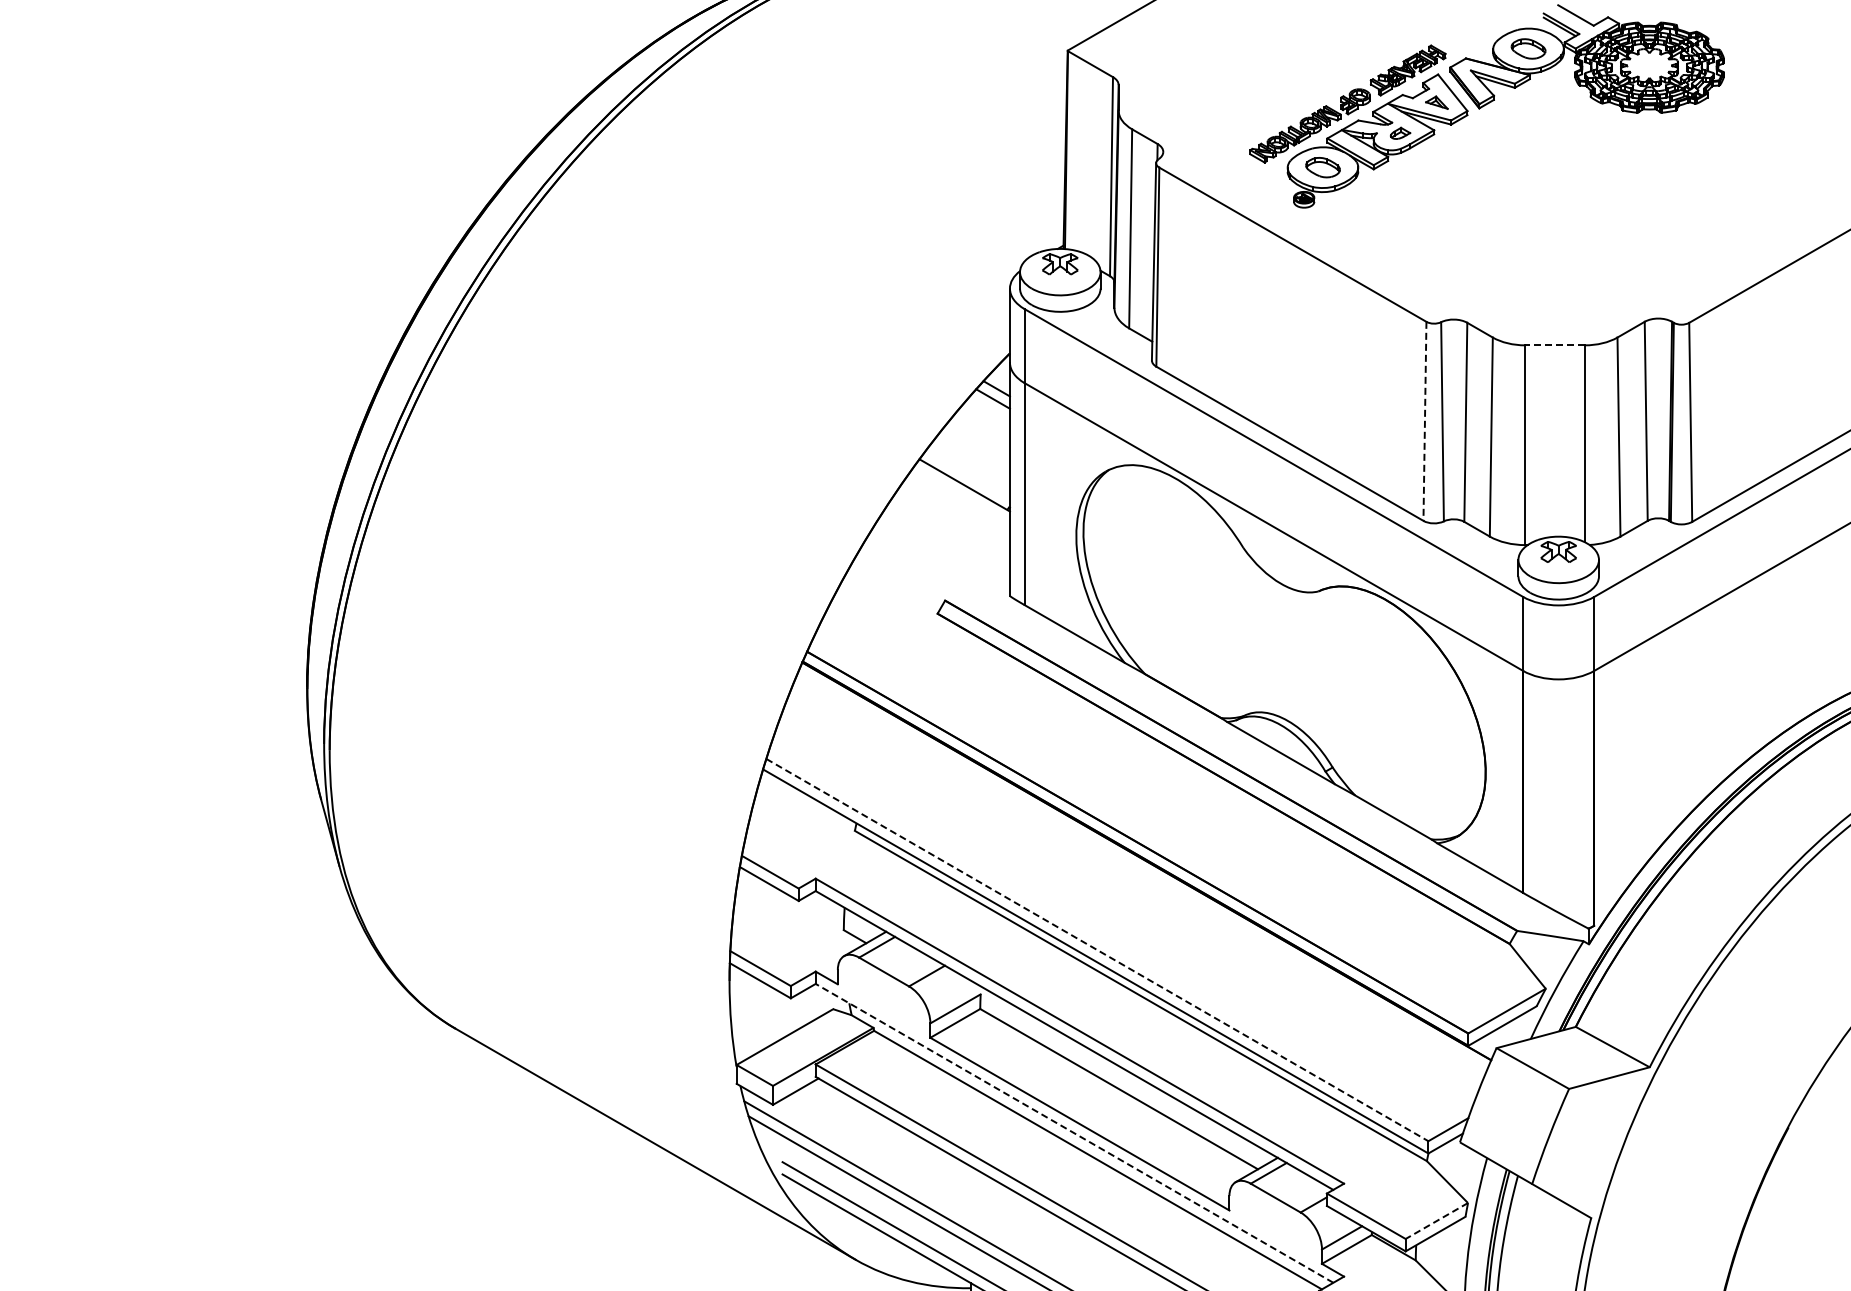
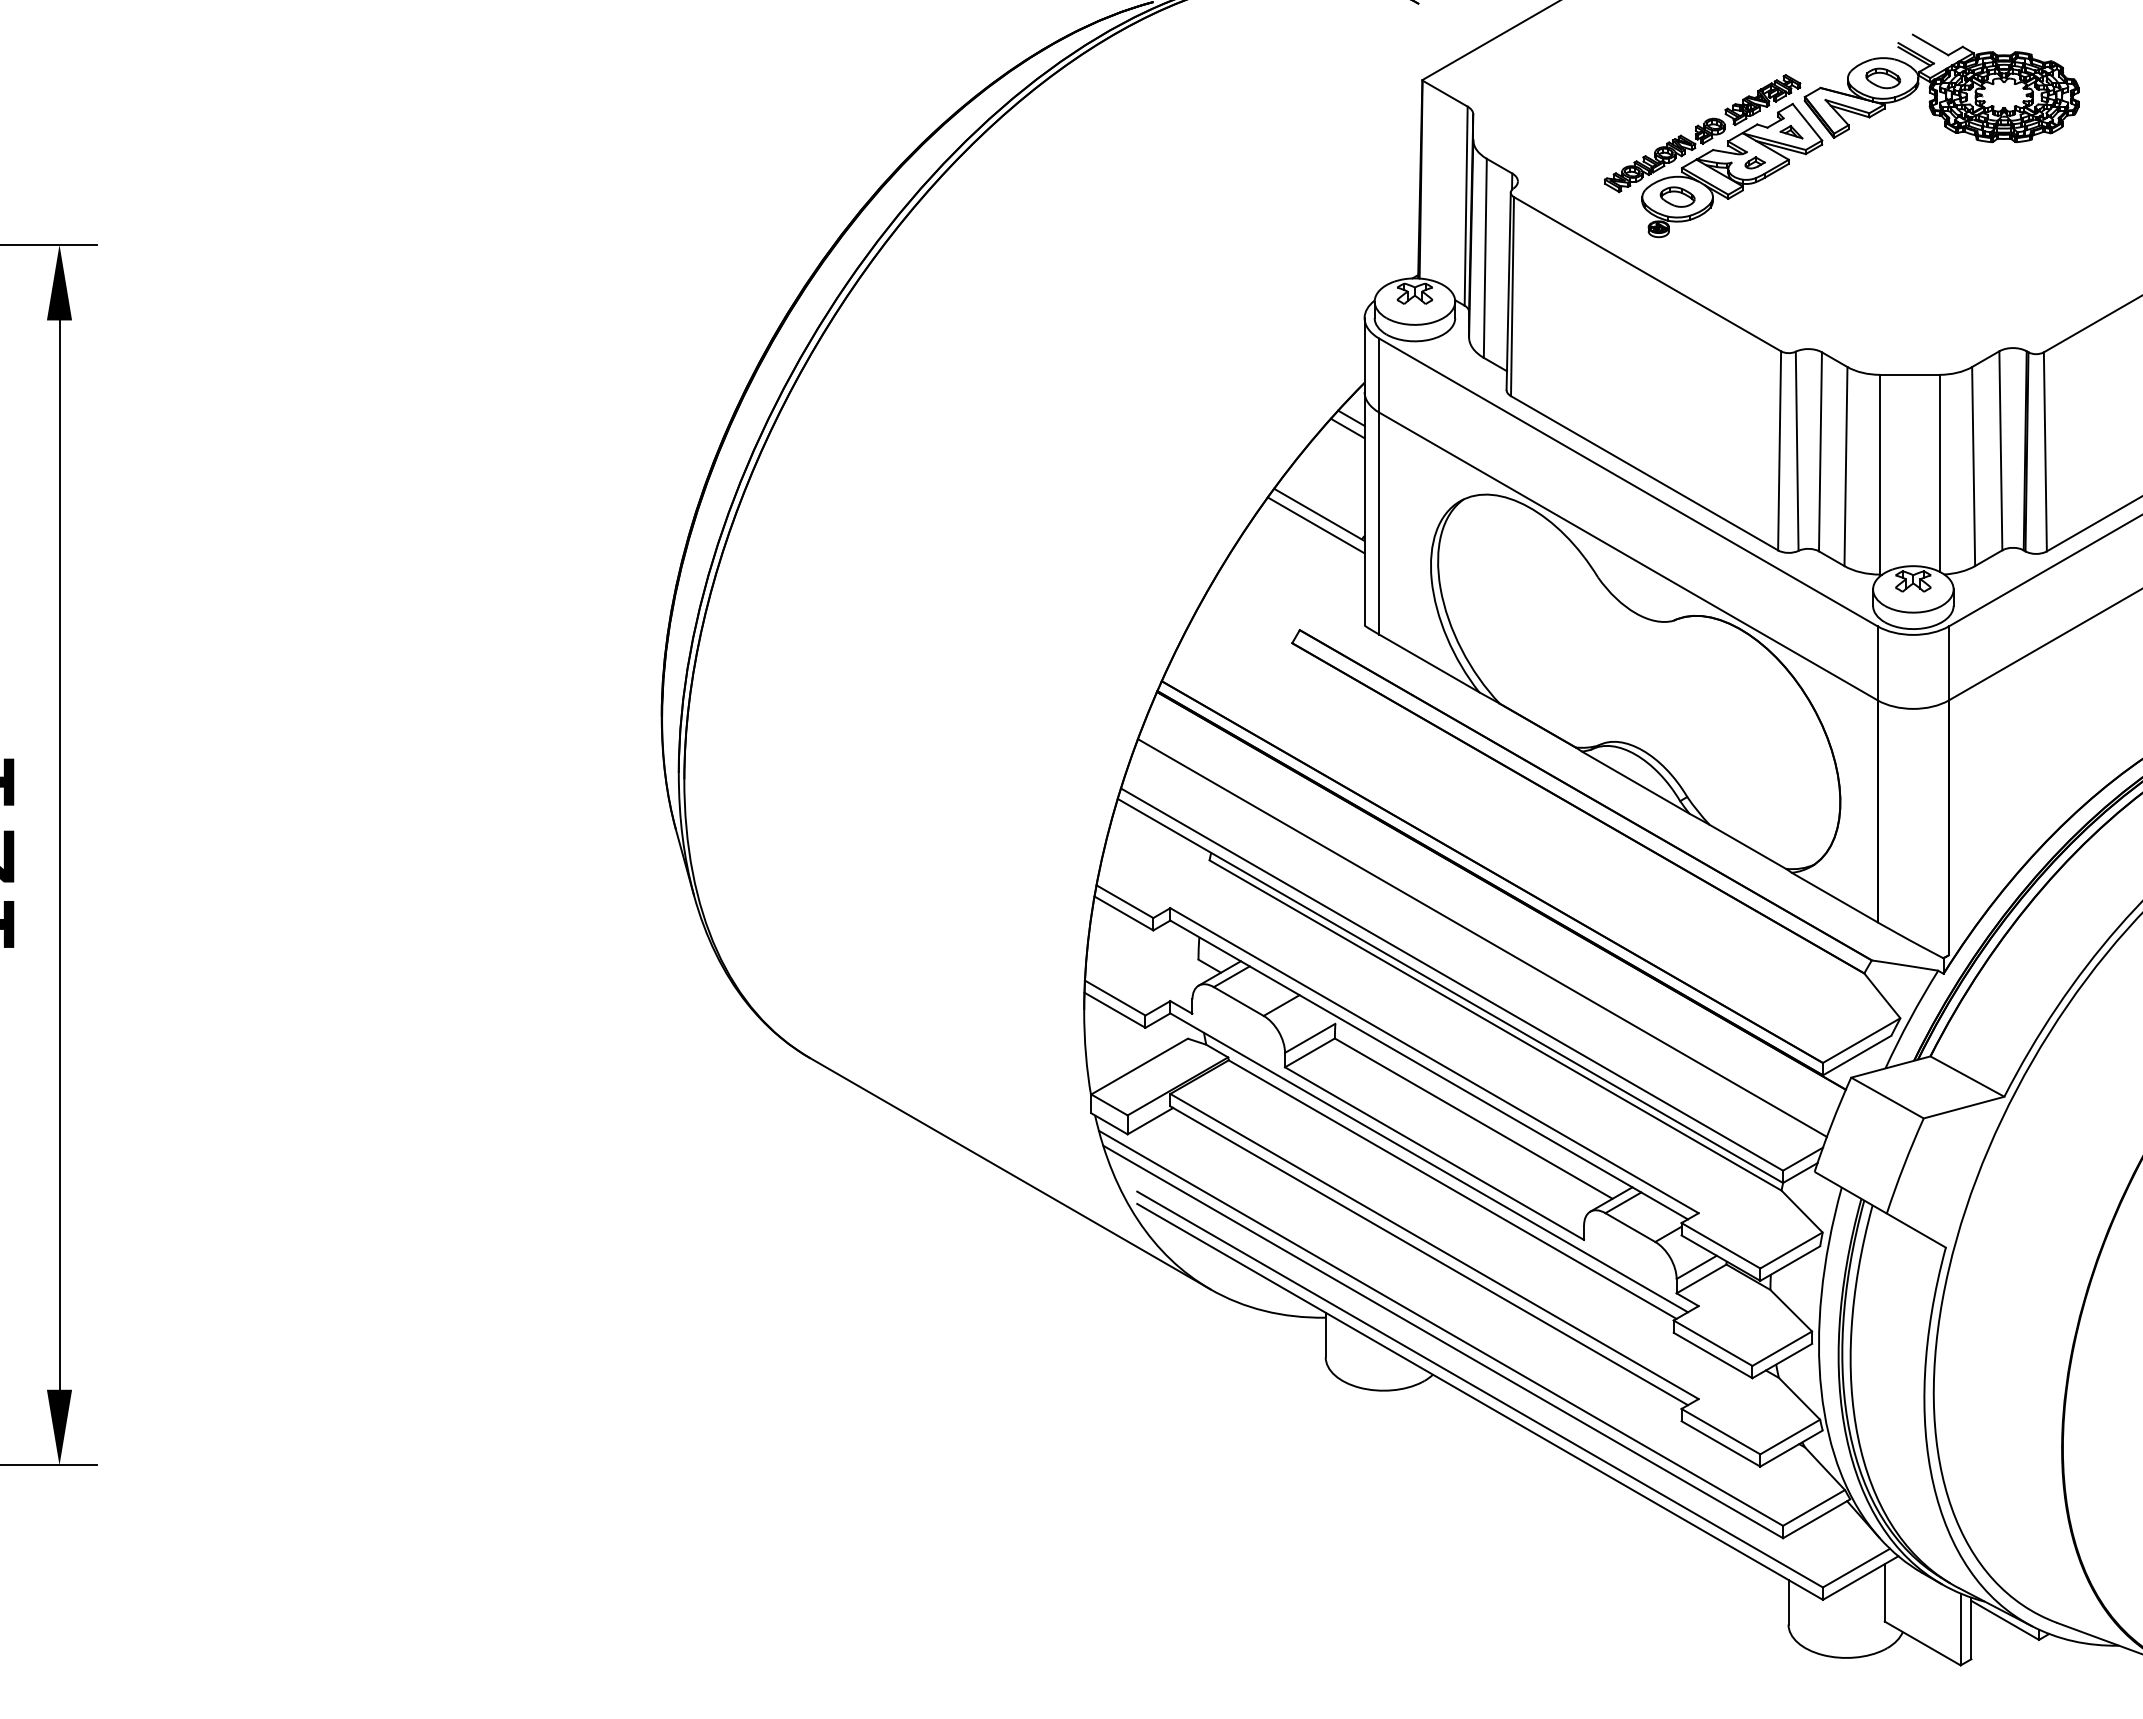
line: (1554, 345) -> (1909, 374), dashed -> solid
line: (1424, 421) -> (1779, 450), dashed -> solid
line: (960, 496) -> (1315, 525), added
line: (1126, 908) -> (1481, 937), added
line: (1097, 950) -> (1452, 979), dashed -> solid
line: (1074, 1133) -> (1429, 1162), dashed -> solid
line: (1436, 1221) -> (1791, 1250), dashed -> solid

